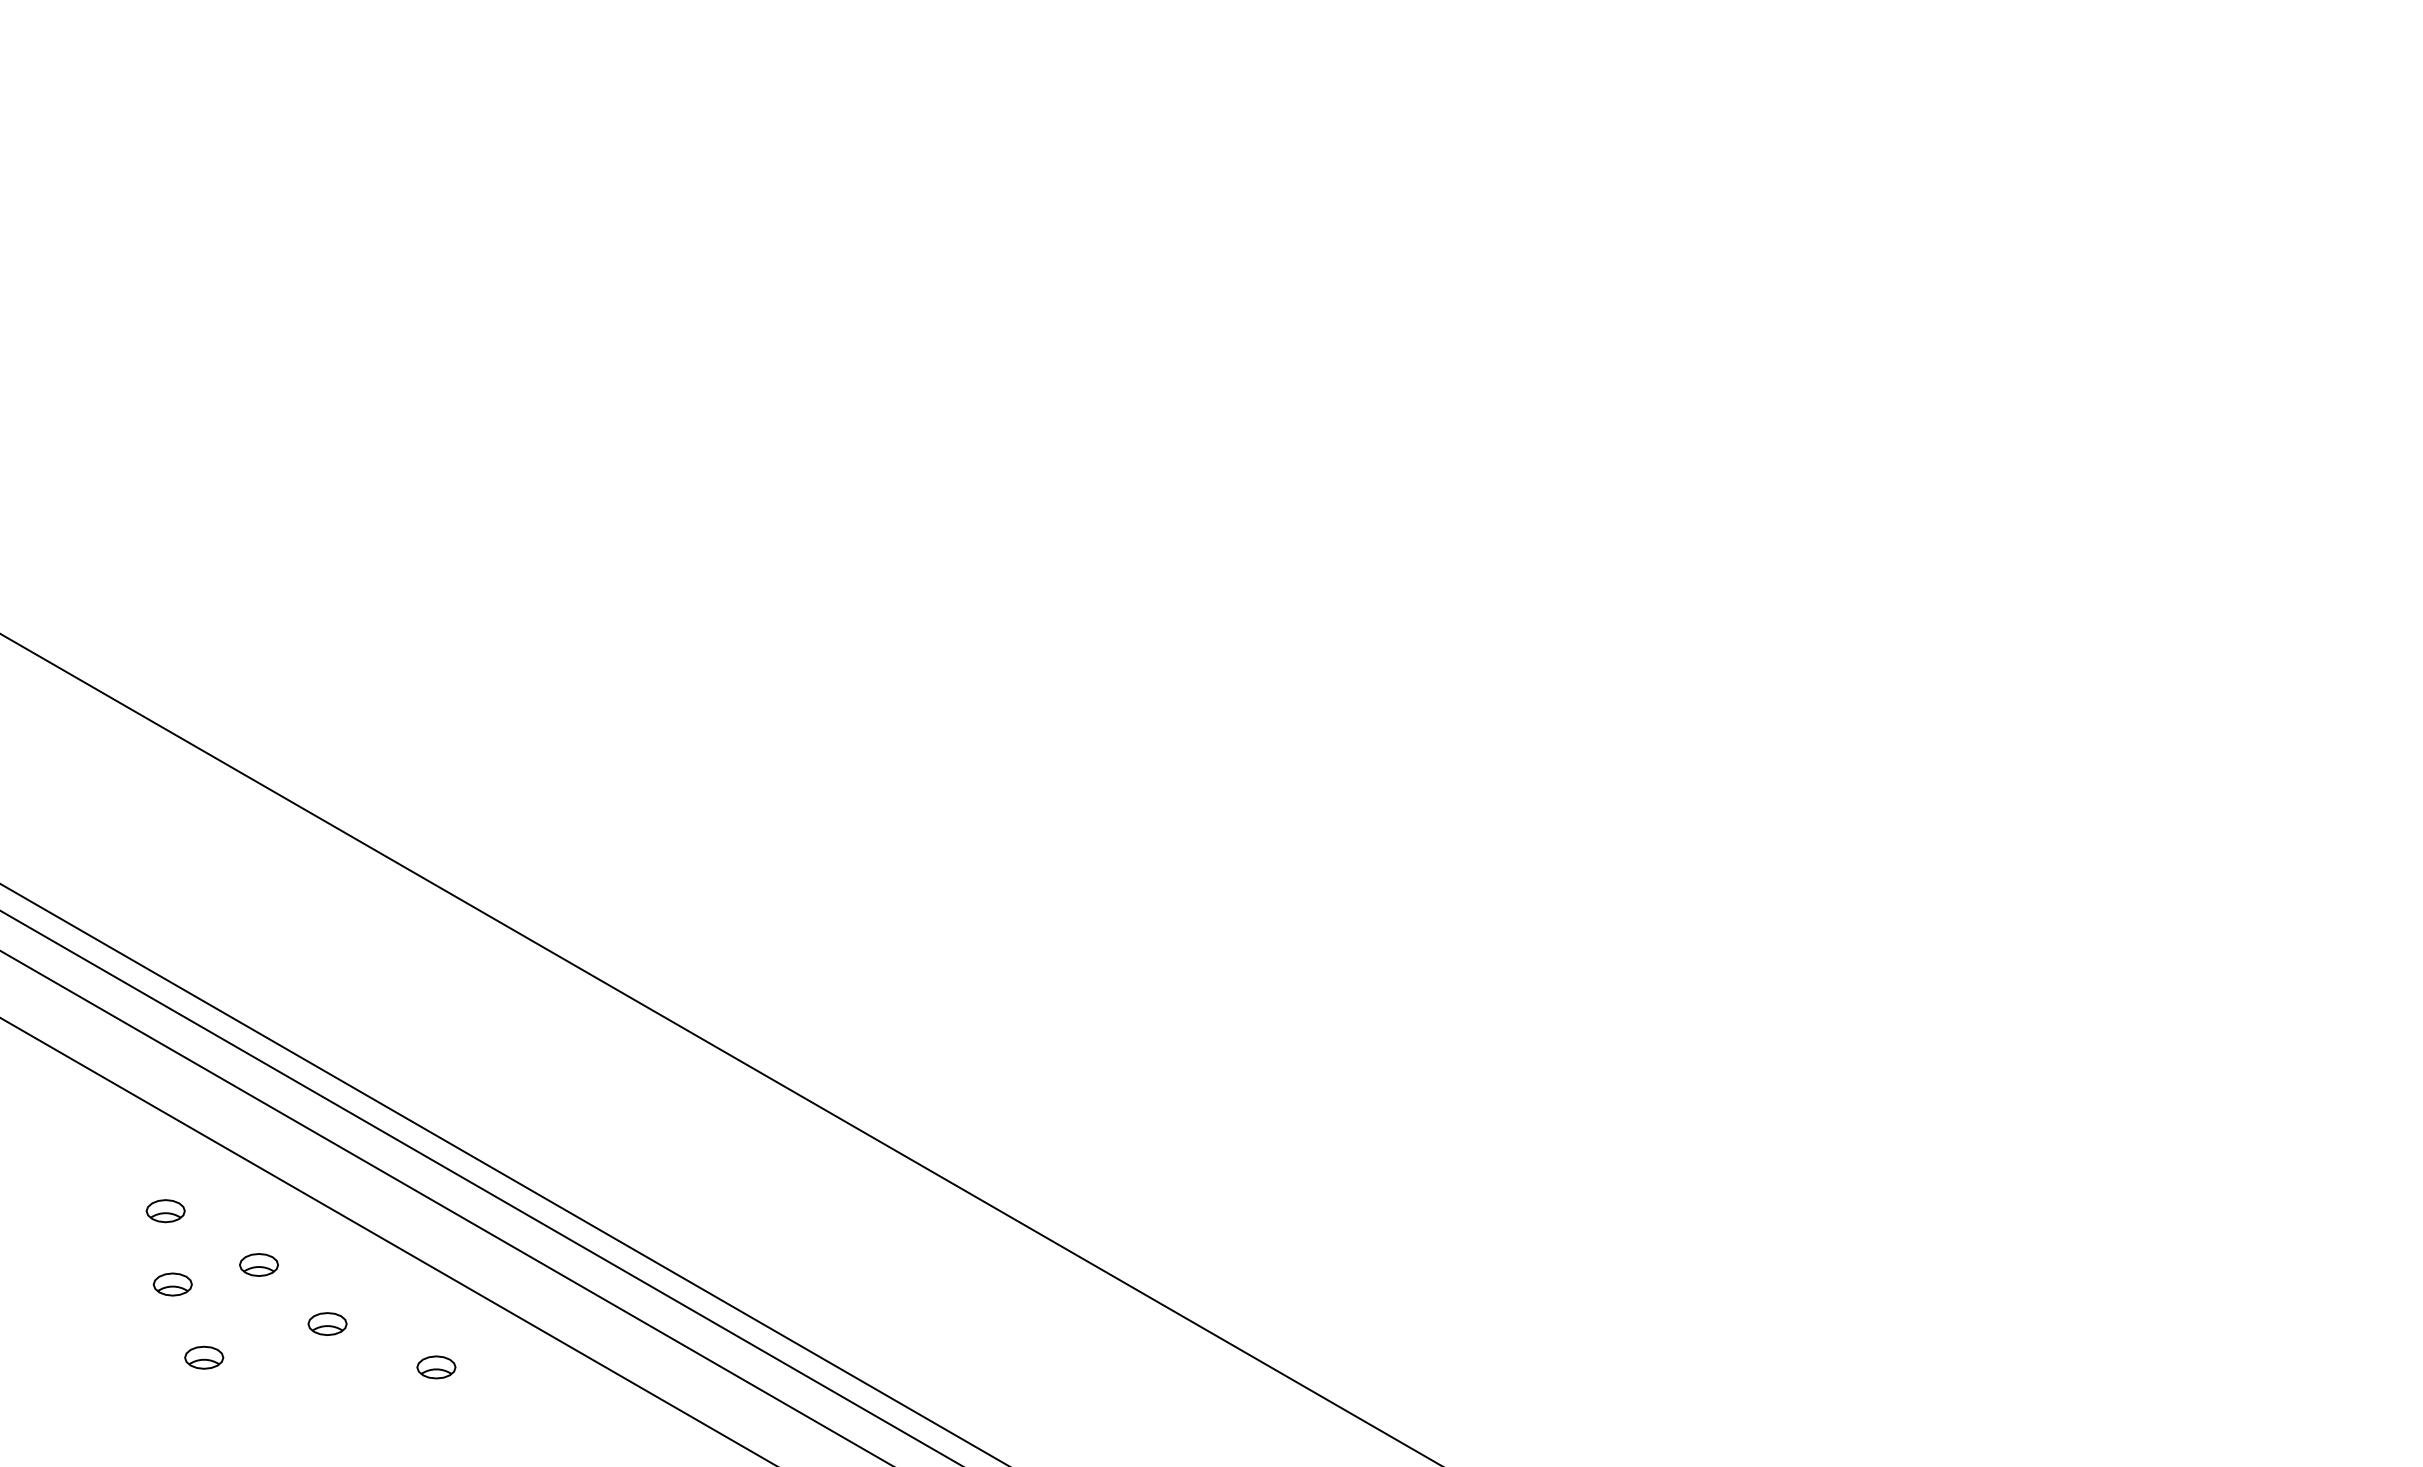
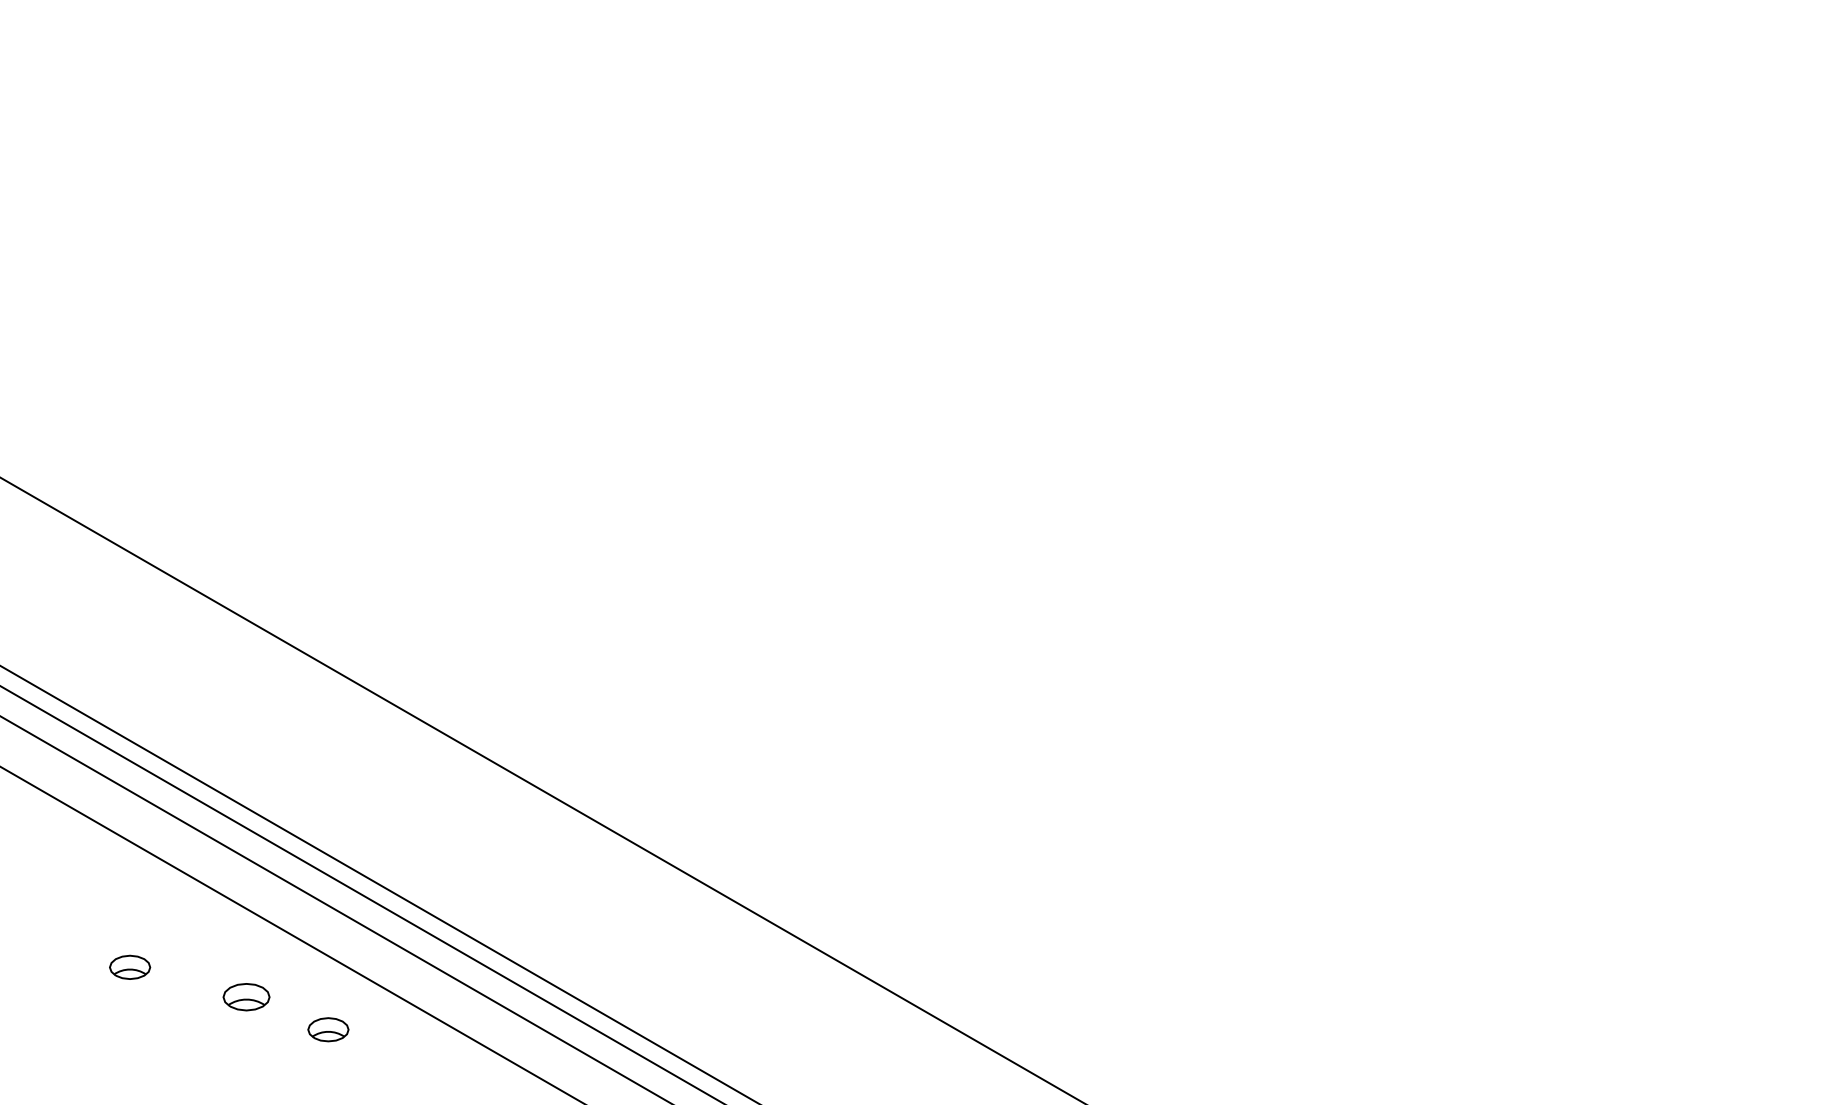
part: (165, 1211) -> (124, 912), removed
part: (258, 1264) -> (194, 952), removed
part: (172, 1284) -> (129, 967), size x1.4
part: (327, 1323) -> (246, 996), size x1.6
part: (204, 1357) -> (153, 1022), removed
part: (436, 1367) -> (328, 1029), size x1.4

